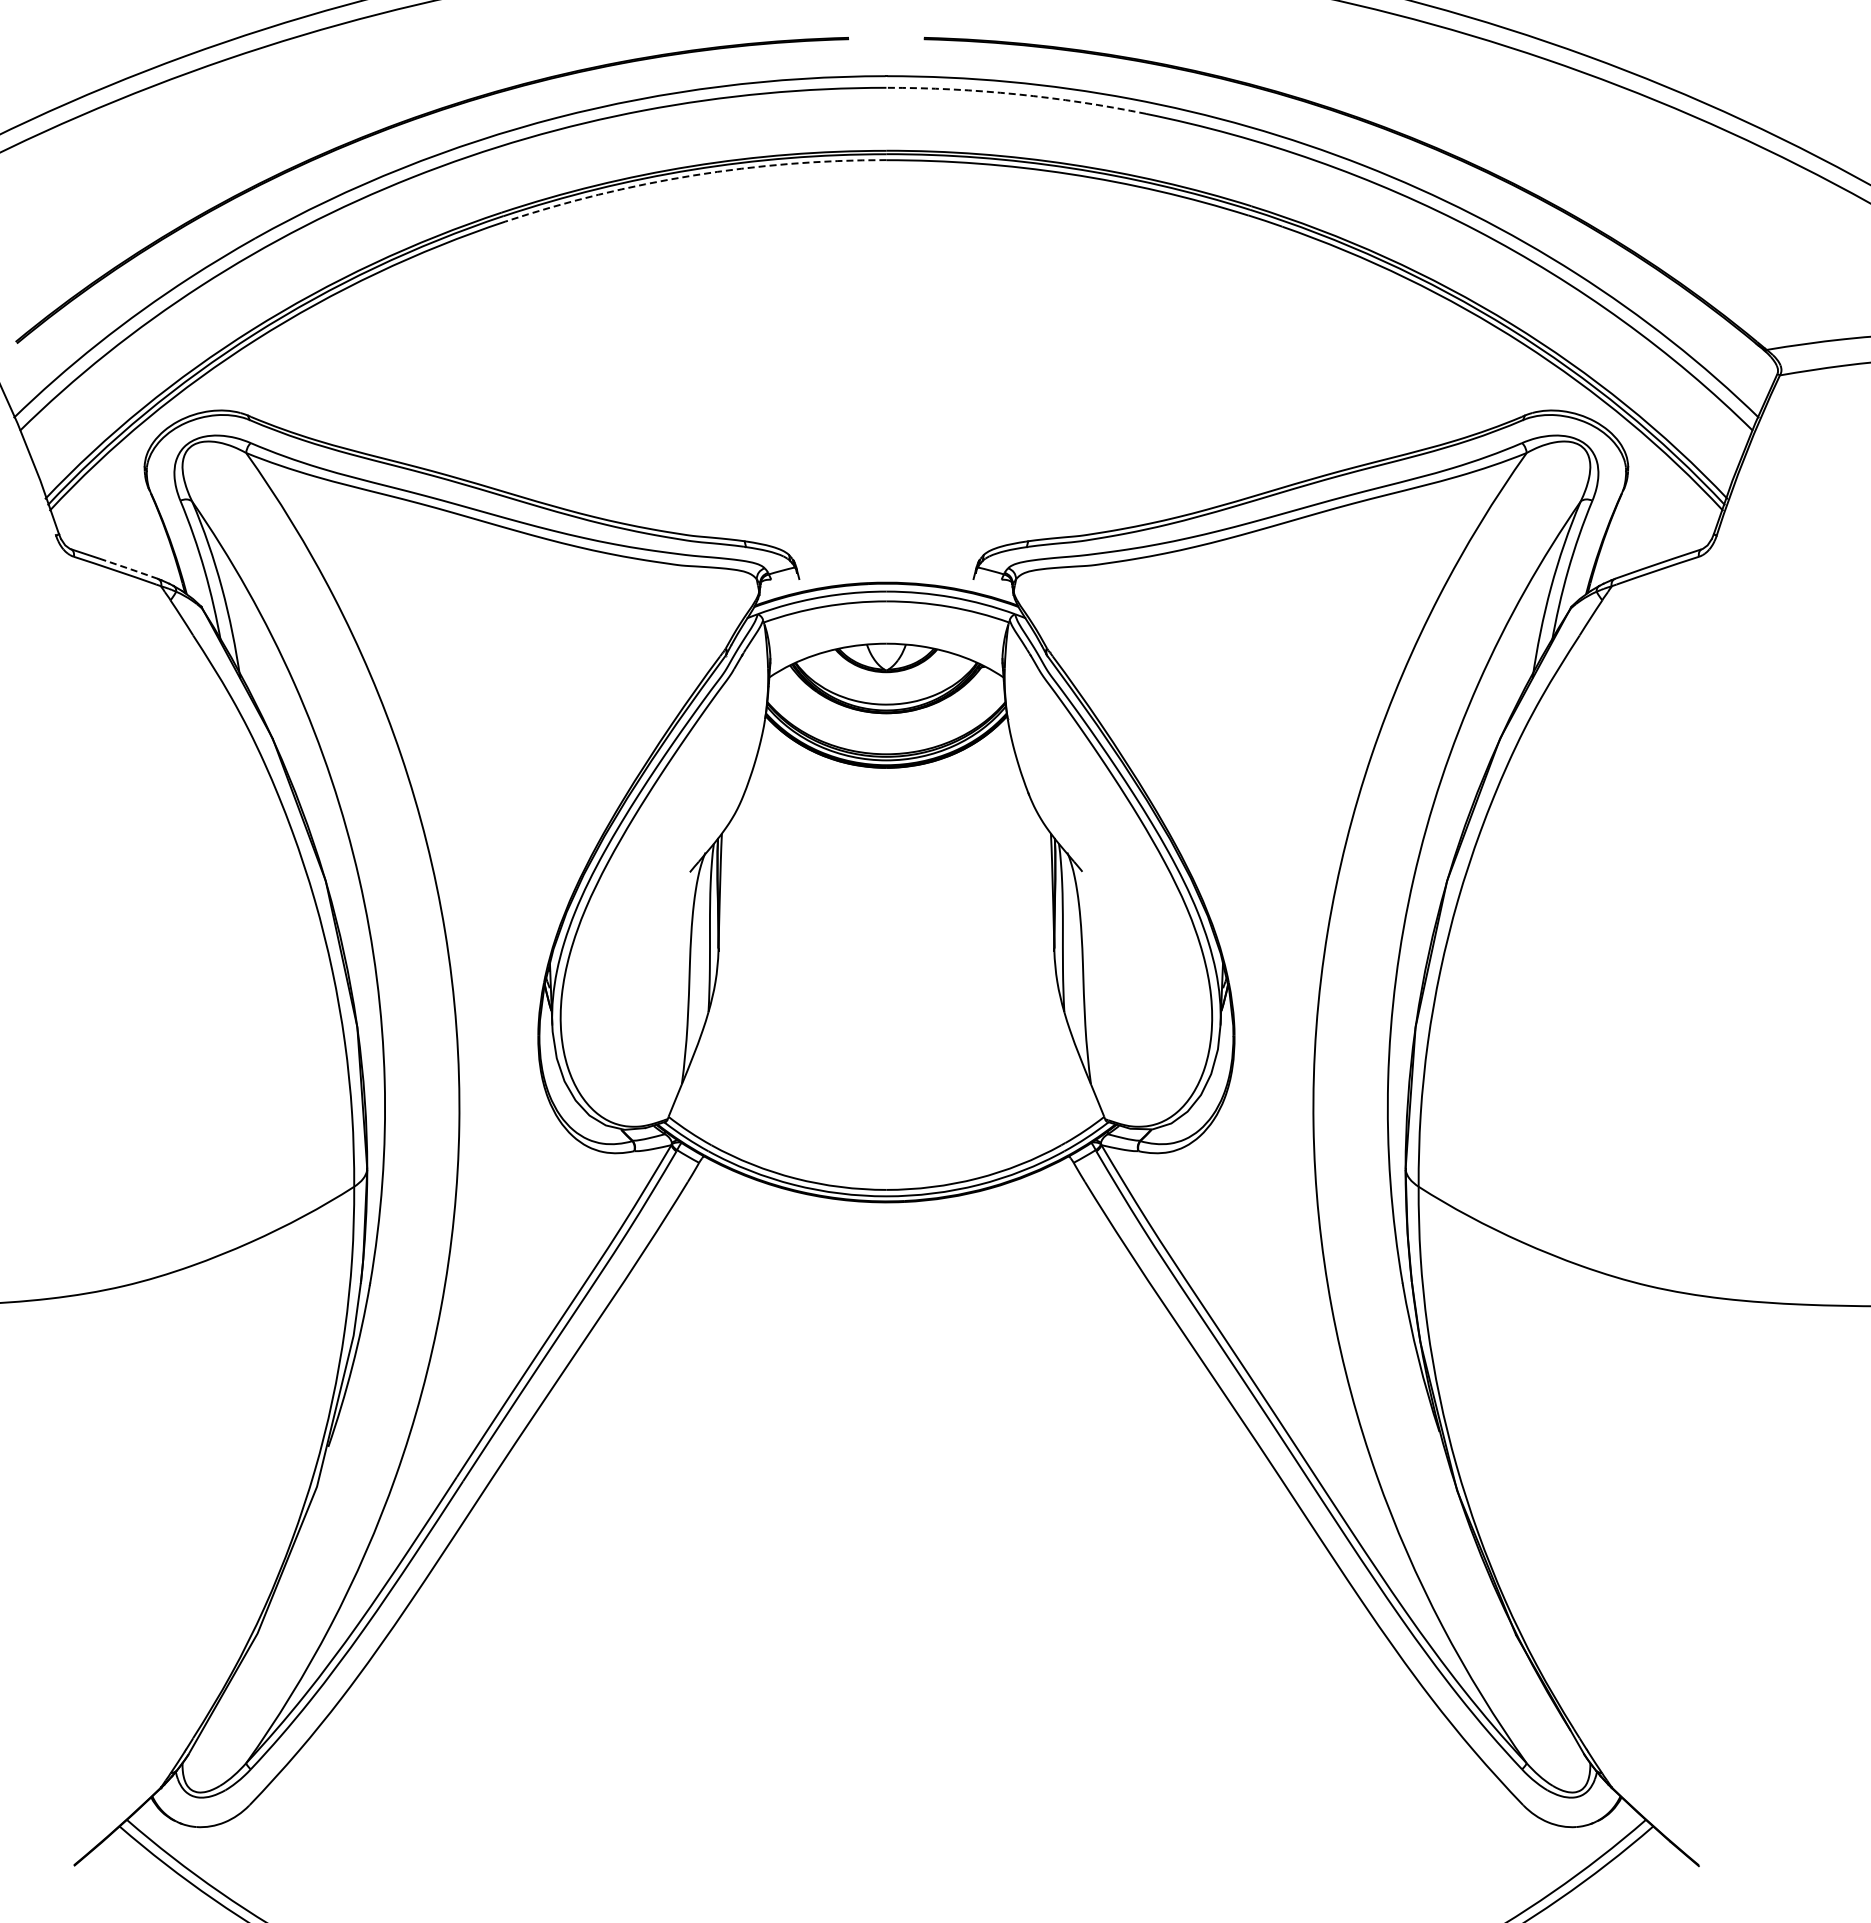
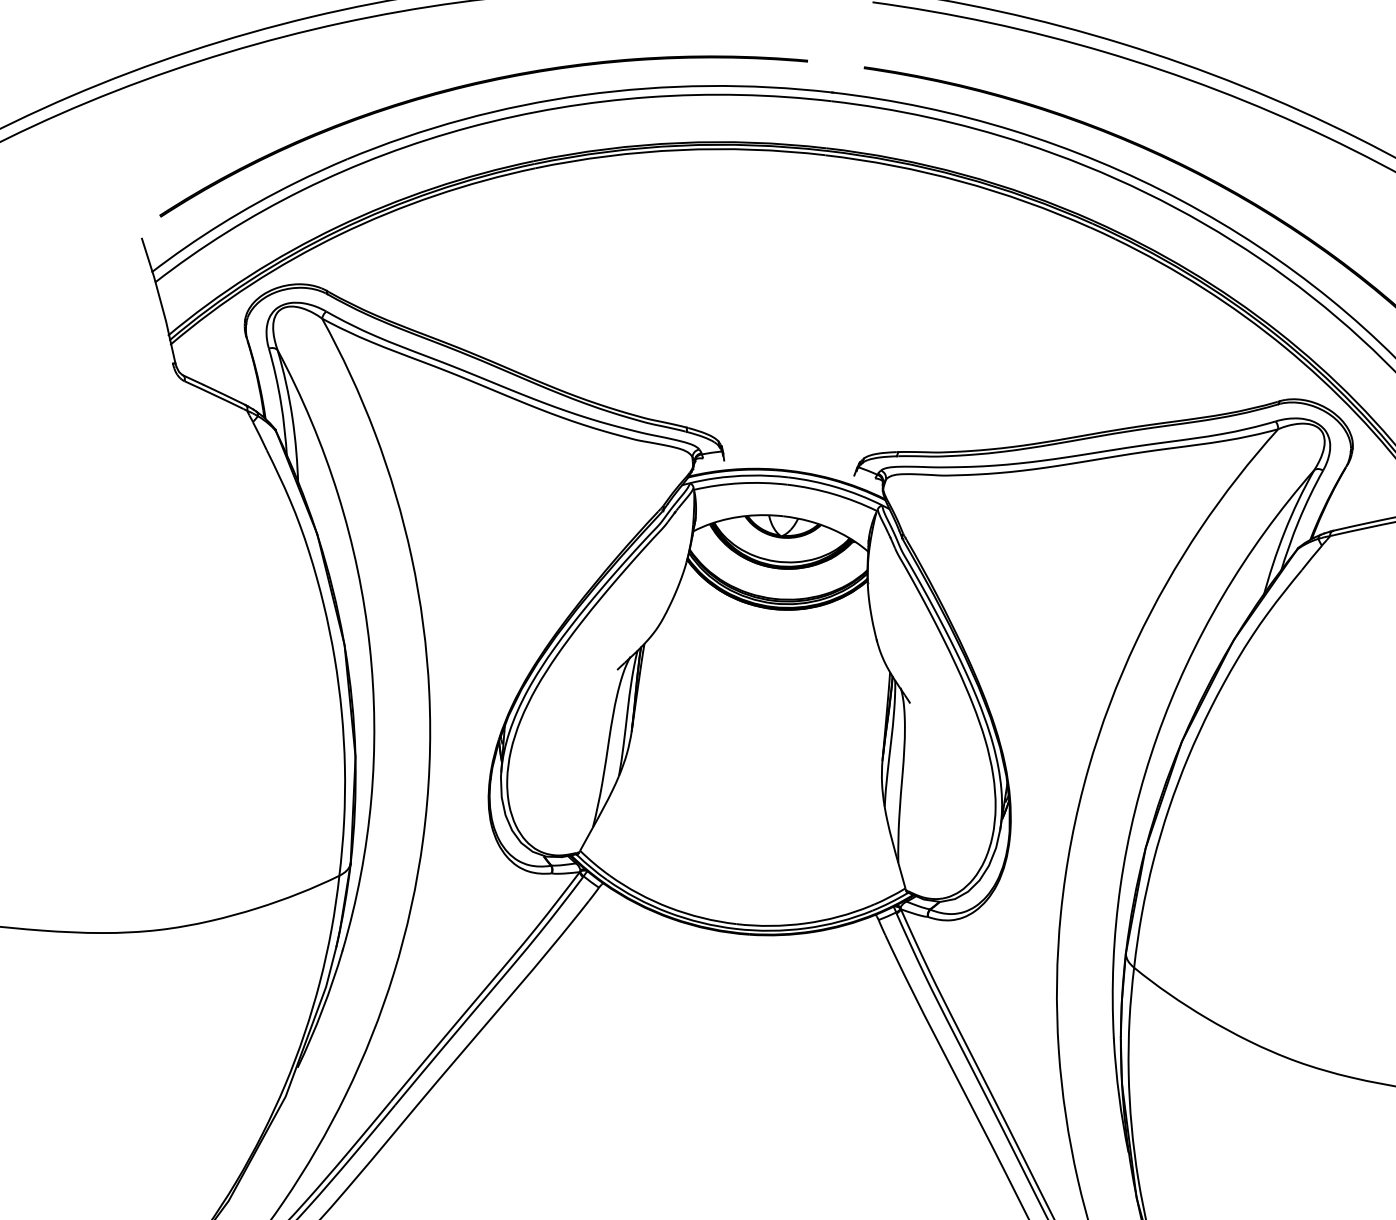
arc: (1016, 94) -> (928, 117), dashed -> solid
arc: (693, 175) -> (680, 150), dashed -> solid
line: (129, 568) -> (225, 394), dashed -> solid

